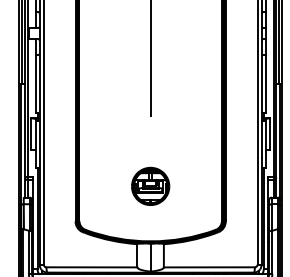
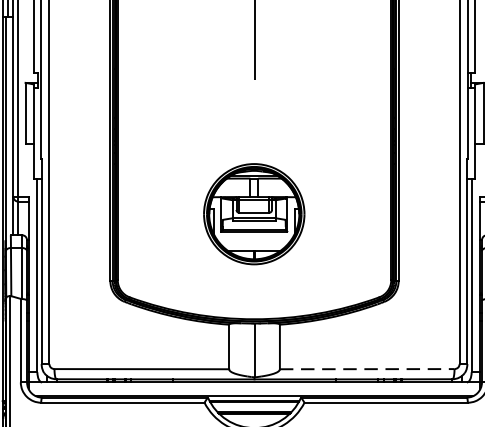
part: (150, 185) -> (254, 212), size x1.4
line: (209, 267) -> (367, 369), solid -> dashed

